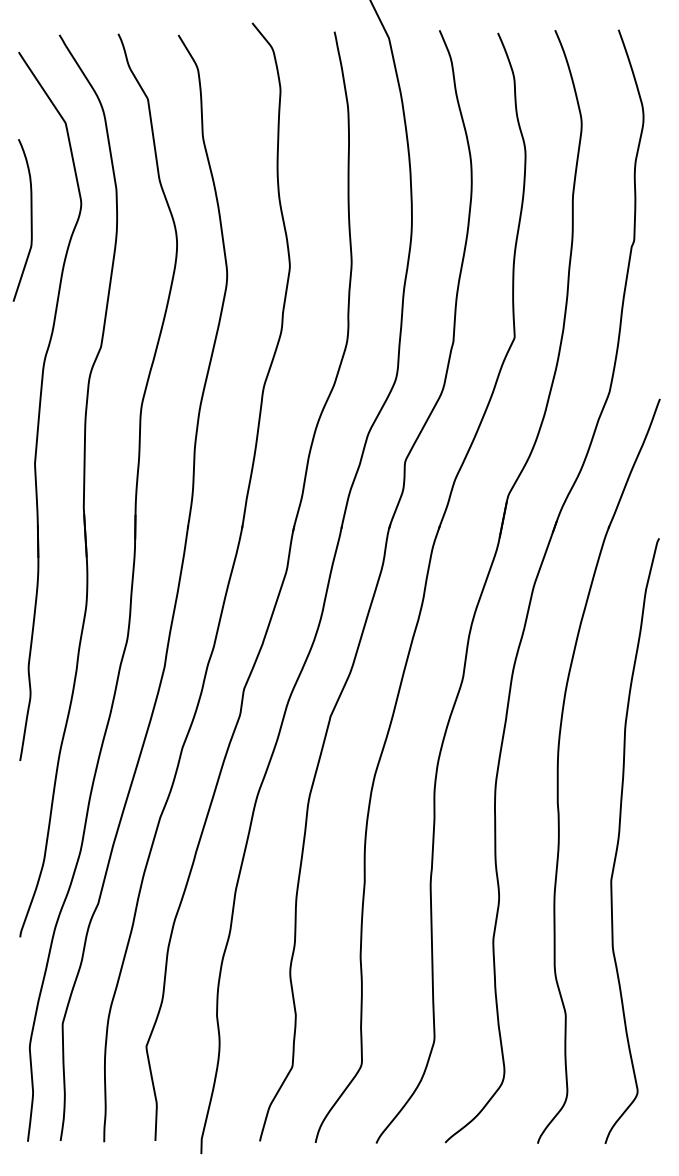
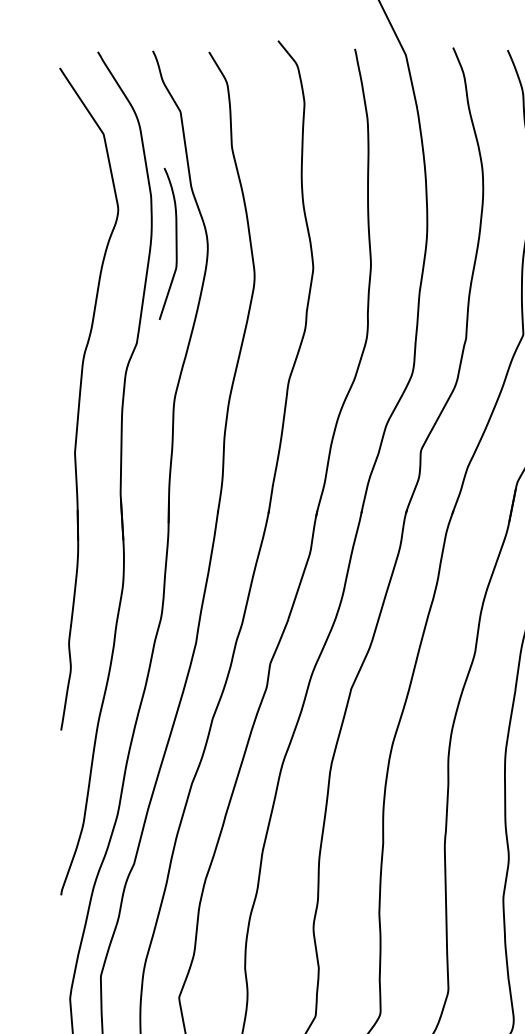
curve: (30, 220) -> (175, 244), moved

